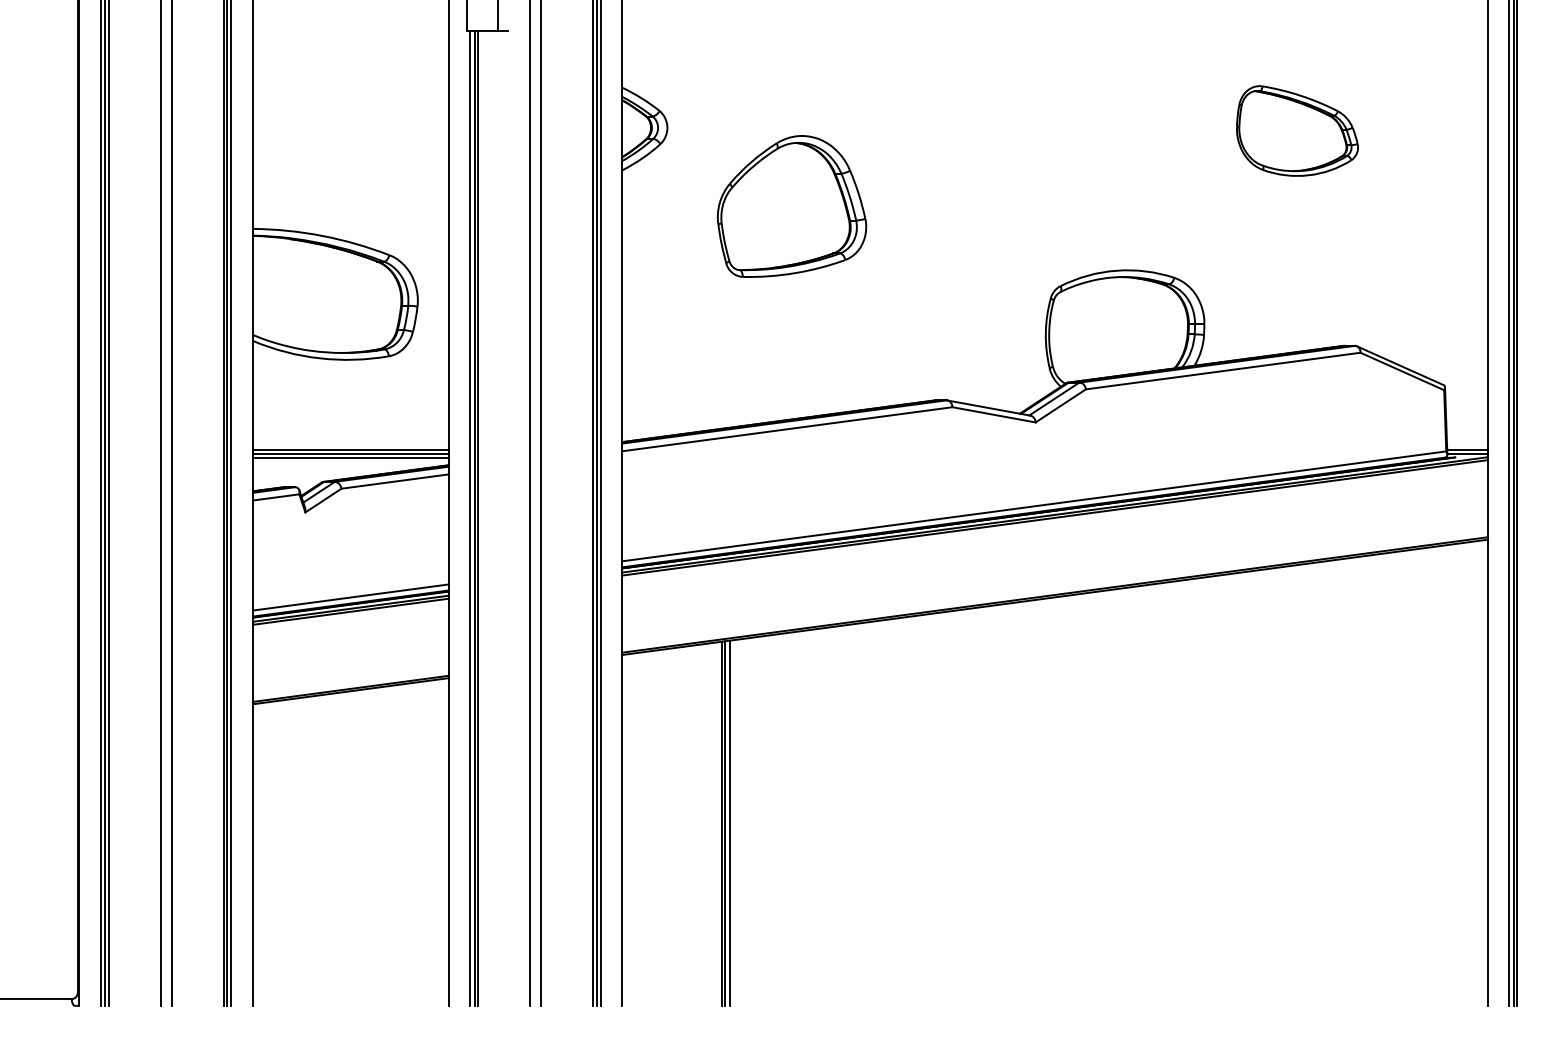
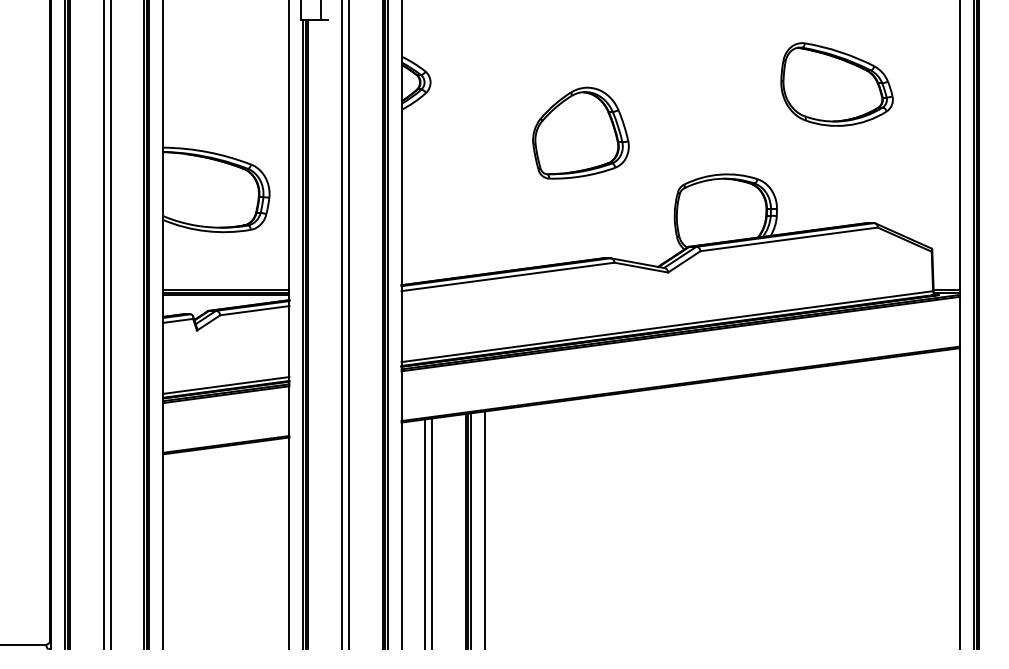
part: (1296, 130) -> (836, 84), size x1.43
part: (791, 205) -> (580, 132), moved
line: (751, 820) -> (484, 529), added
line: (659, 826) -> (425, 533), added
line: (670, 826) -> (432, 533), added

